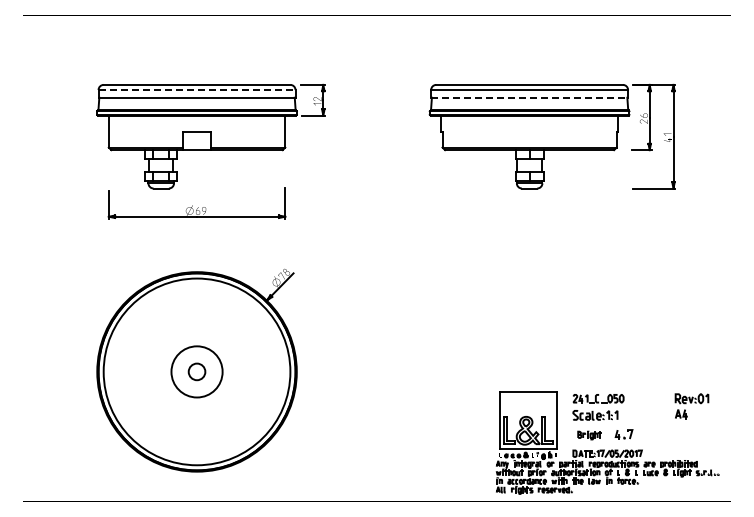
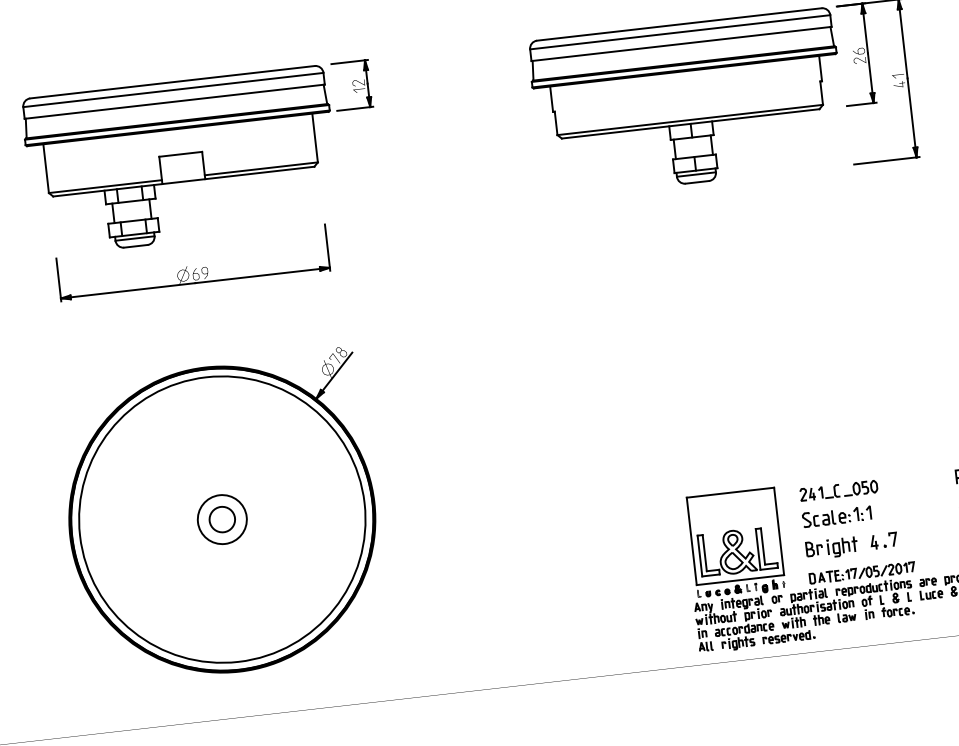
line: (197, 90) -> (174, 90), dashed -> solid
line: (530, 97) -> (682, 43), dashed -> solid
circle: (197, 371) -> (222, 518), size x0.62
part: (589, 435) -> (831, 548), size x1.43

